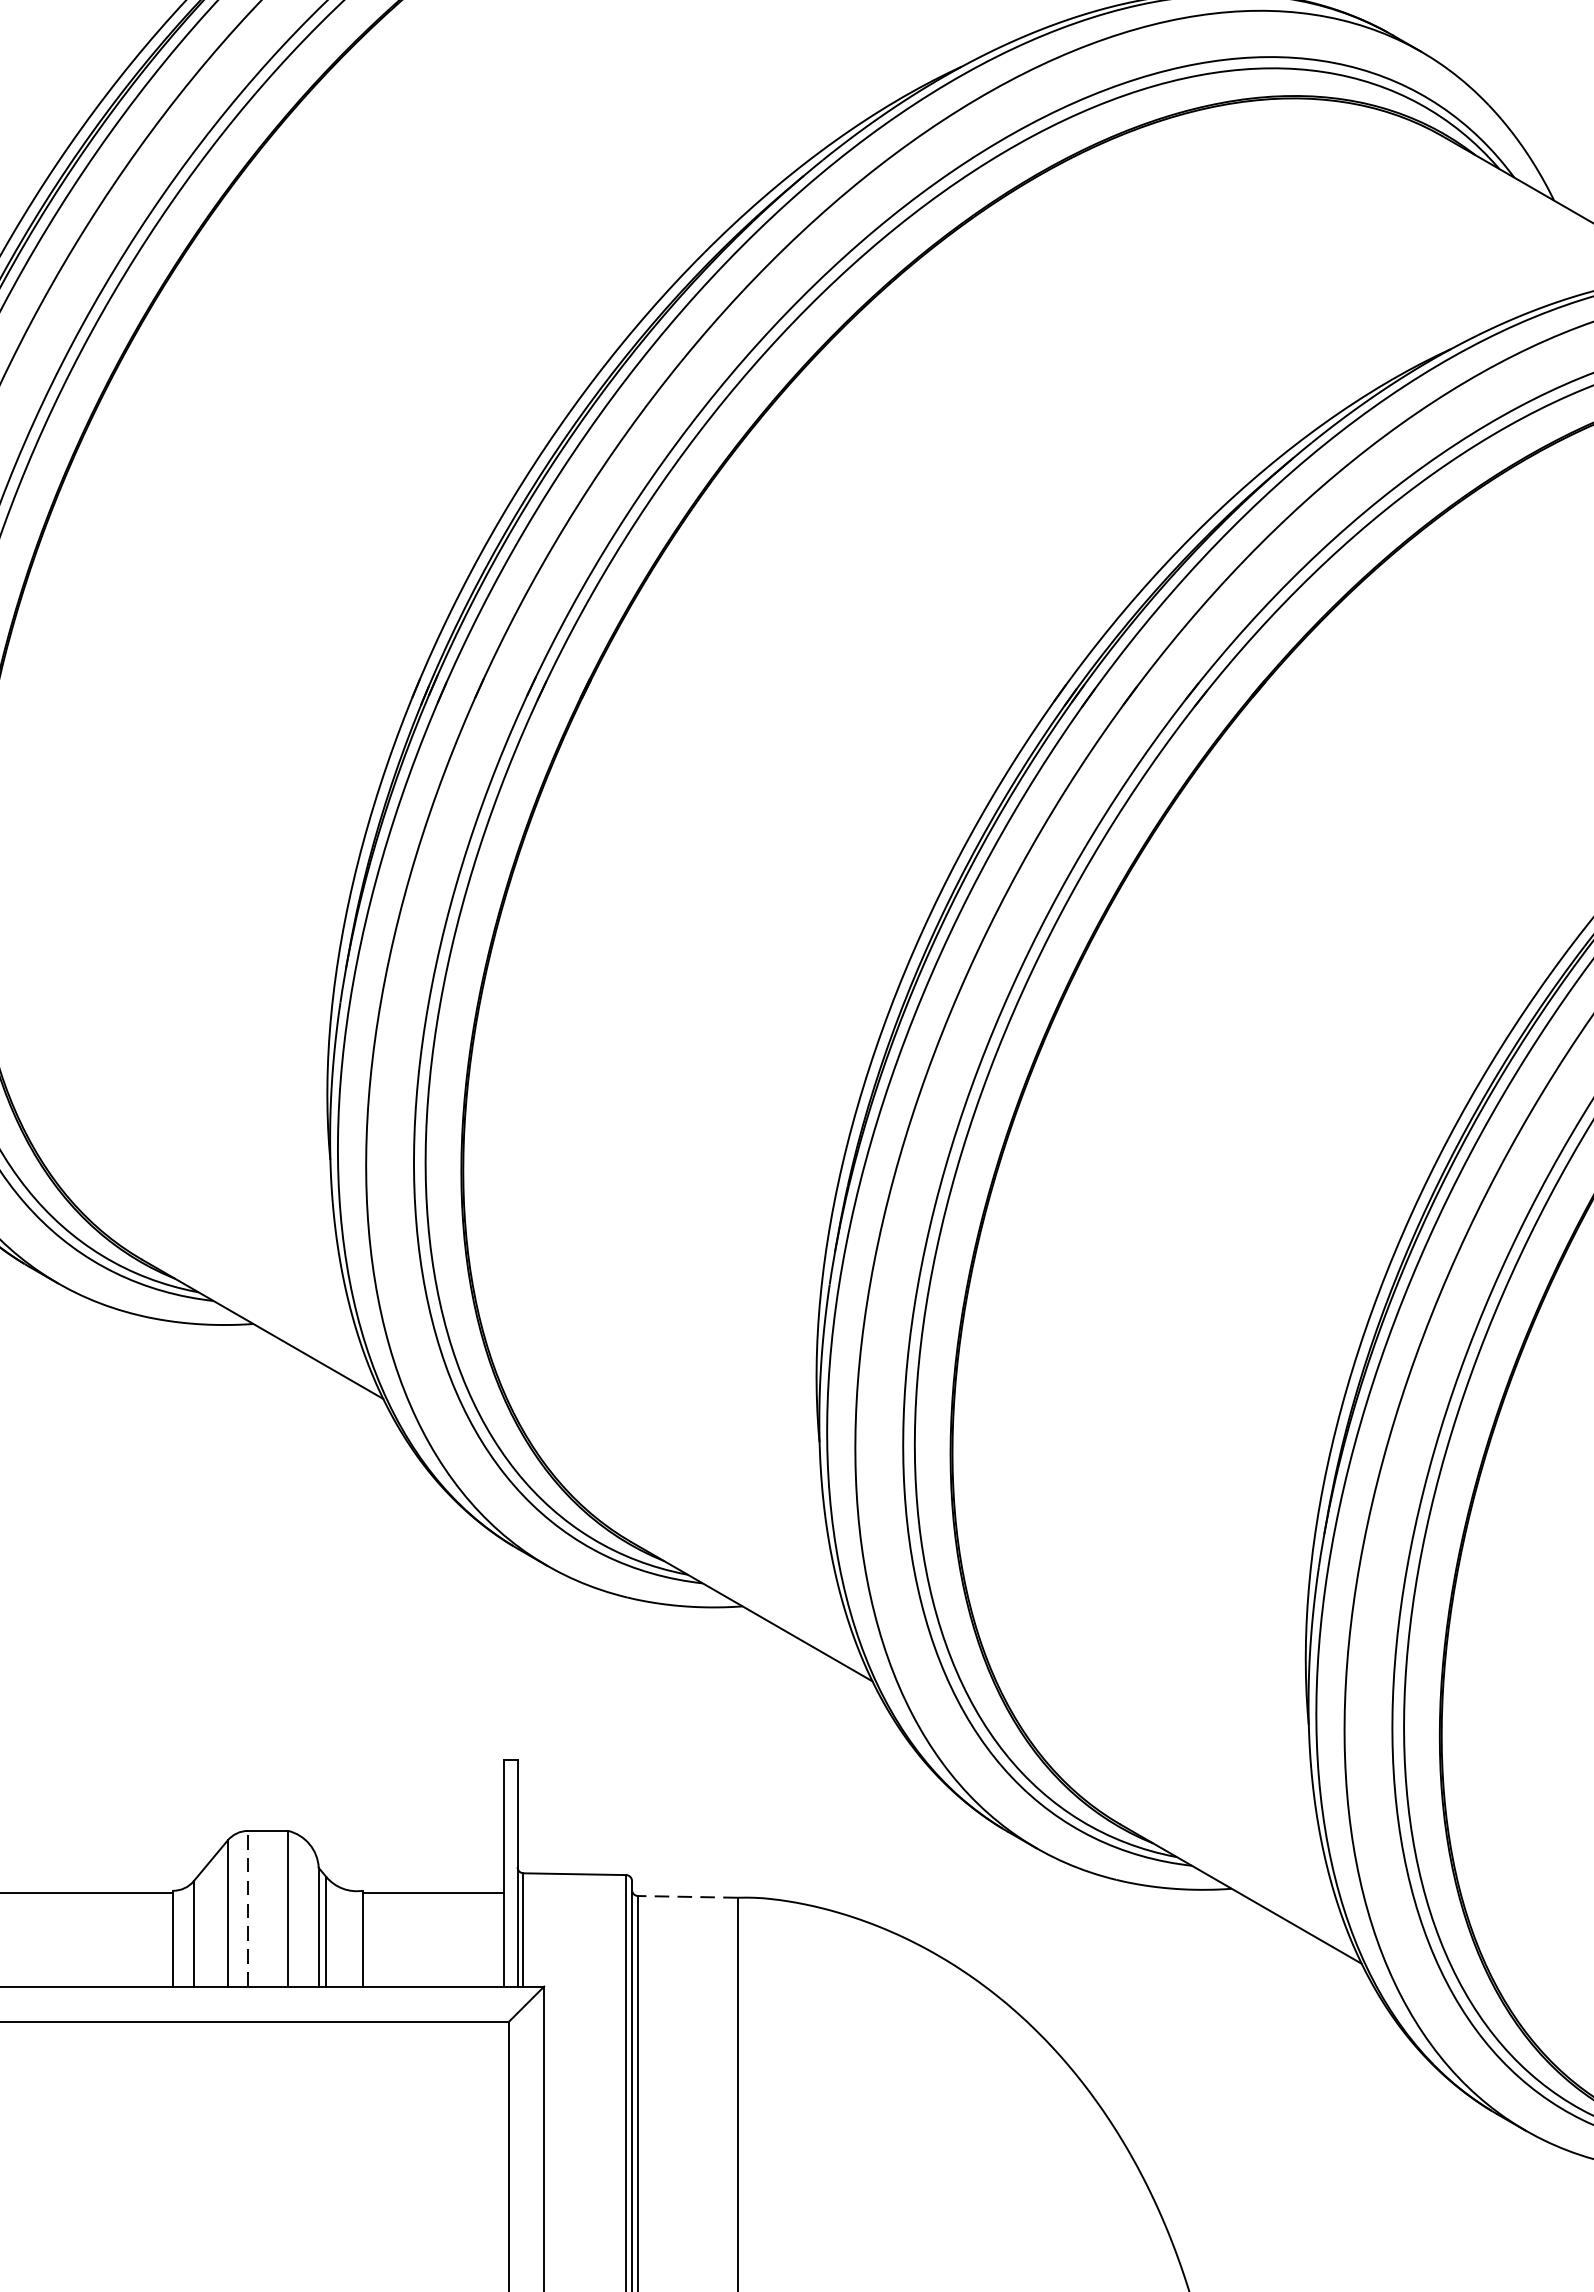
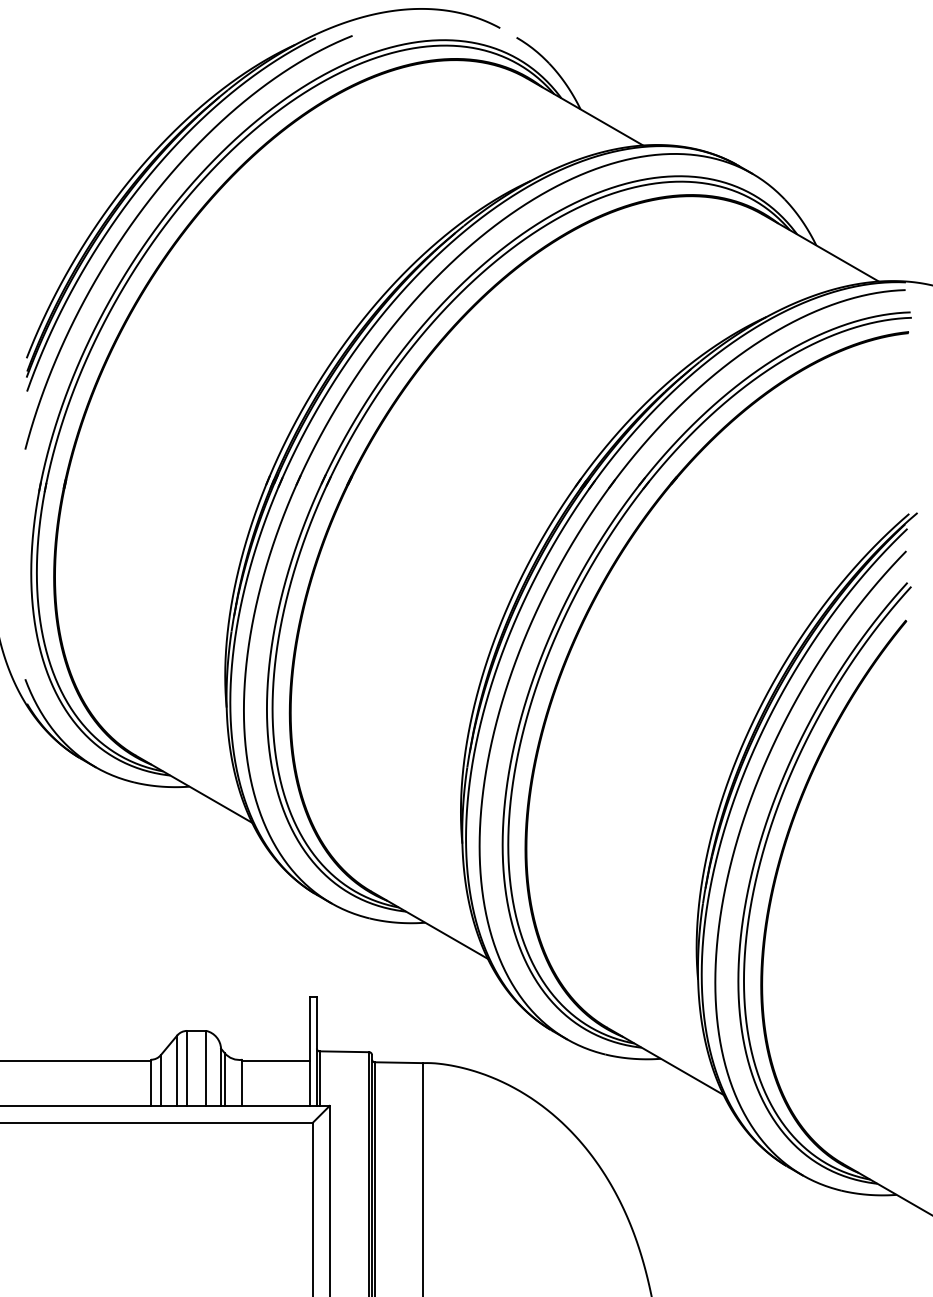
line: (686, 1896) -> (398, 1062), dashed -> solid
line: (249, 1908) -> (187, 1068), dashed -> solid

